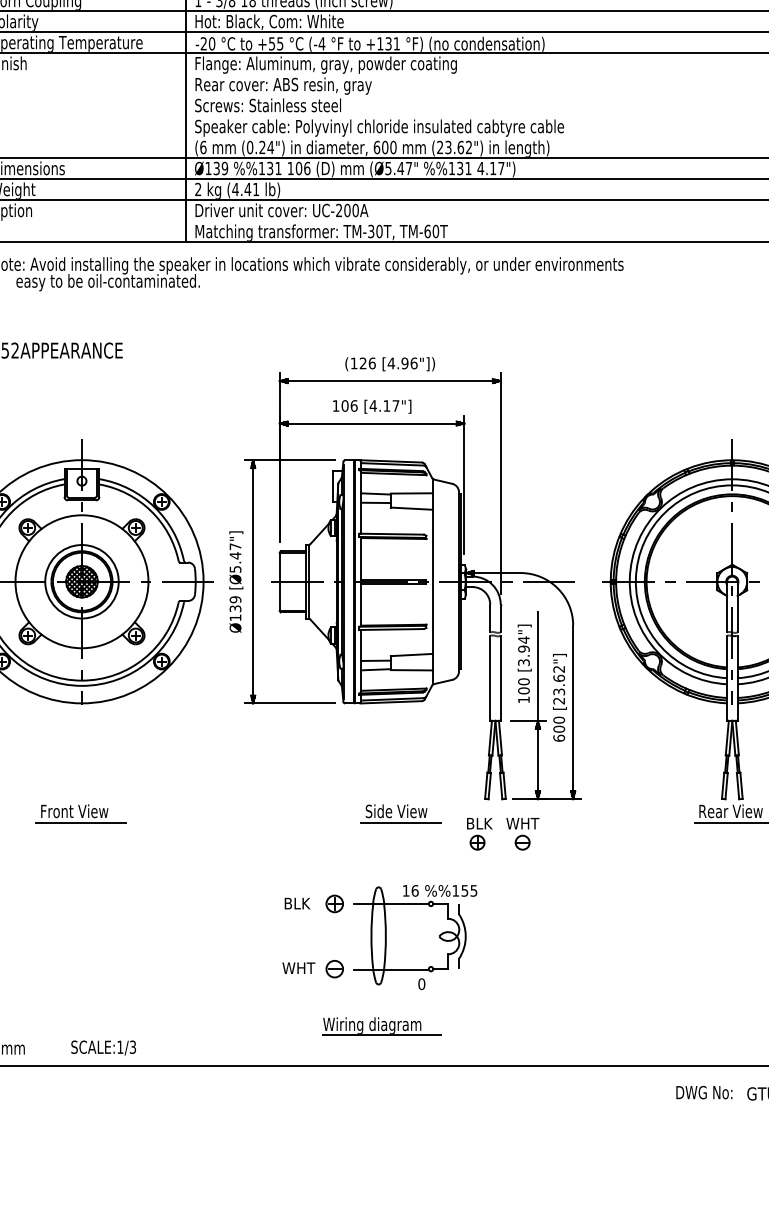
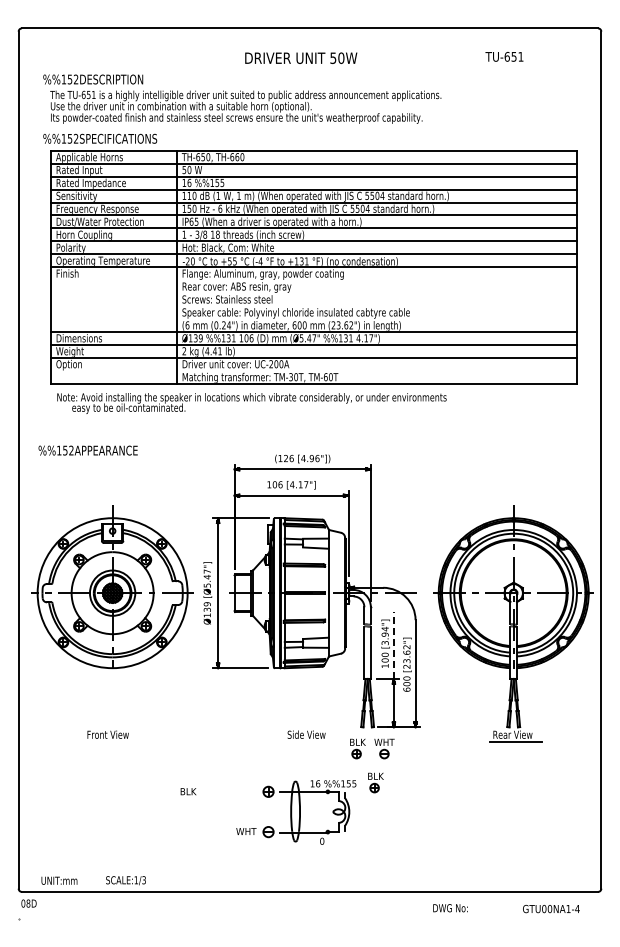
line: (537, 664) -> (393, 644), solid -> dashed
line: (80, 822) -> (111, 741), removed
line: (401, 822) -> (309, 741), removed
part: (508, 888) -> (375, 782), added
text: (297, 903) -> (188, 791), moved
part: (381, 1026) -> (297, 867), removed
text: (704, 1093) -> (450, 908), moved

